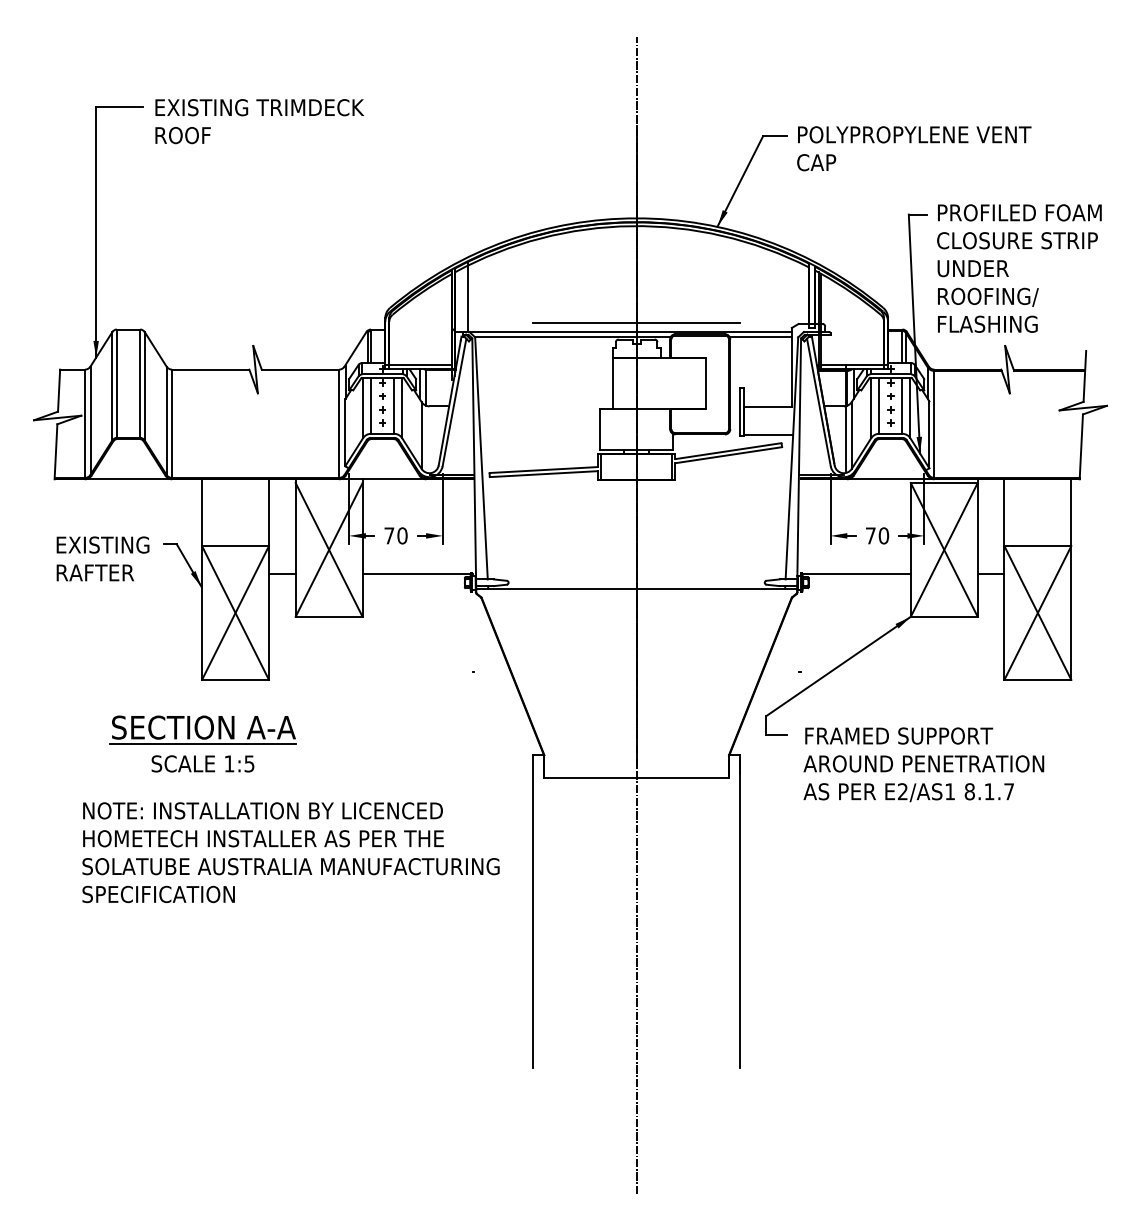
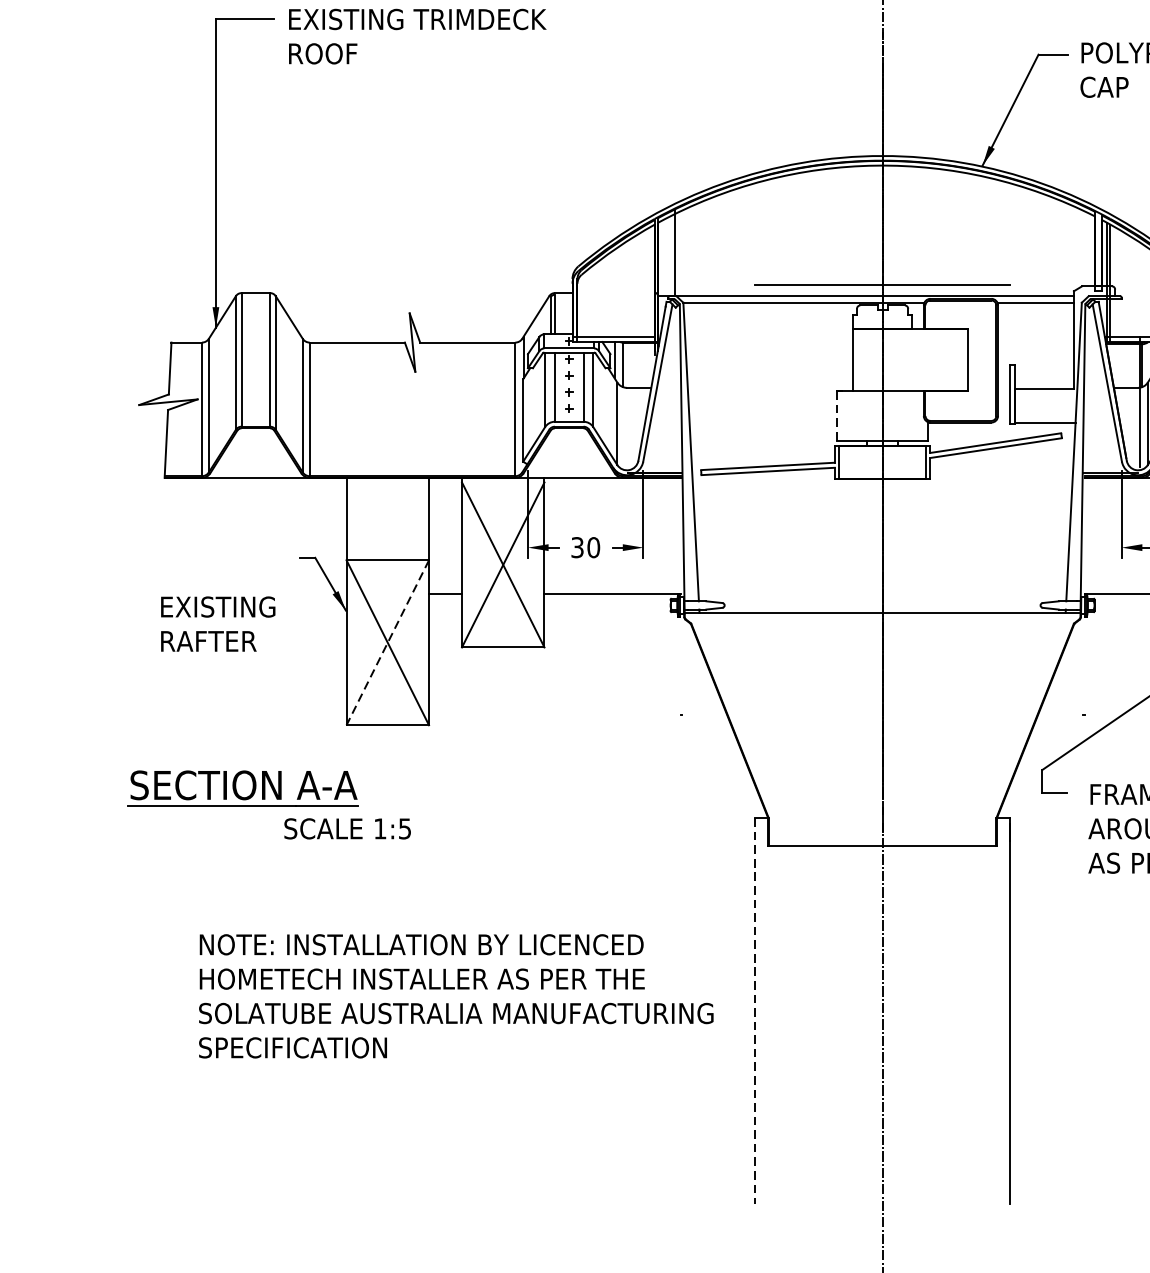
line: (599, 429) -> (836, 416), solid -> dashed
text: (389, 535) -> (577, 547), 70 -> 30
text: (102, 558) -> (217, 623), moved
line: (235, 613) -> (387, 643), solid -> dashed
part: (202, 729) -> (242, 787), moved
text: (290, 852) -> (455, 996), moved
line: (533, 912) -> (755, 1012), solid -> dashed

